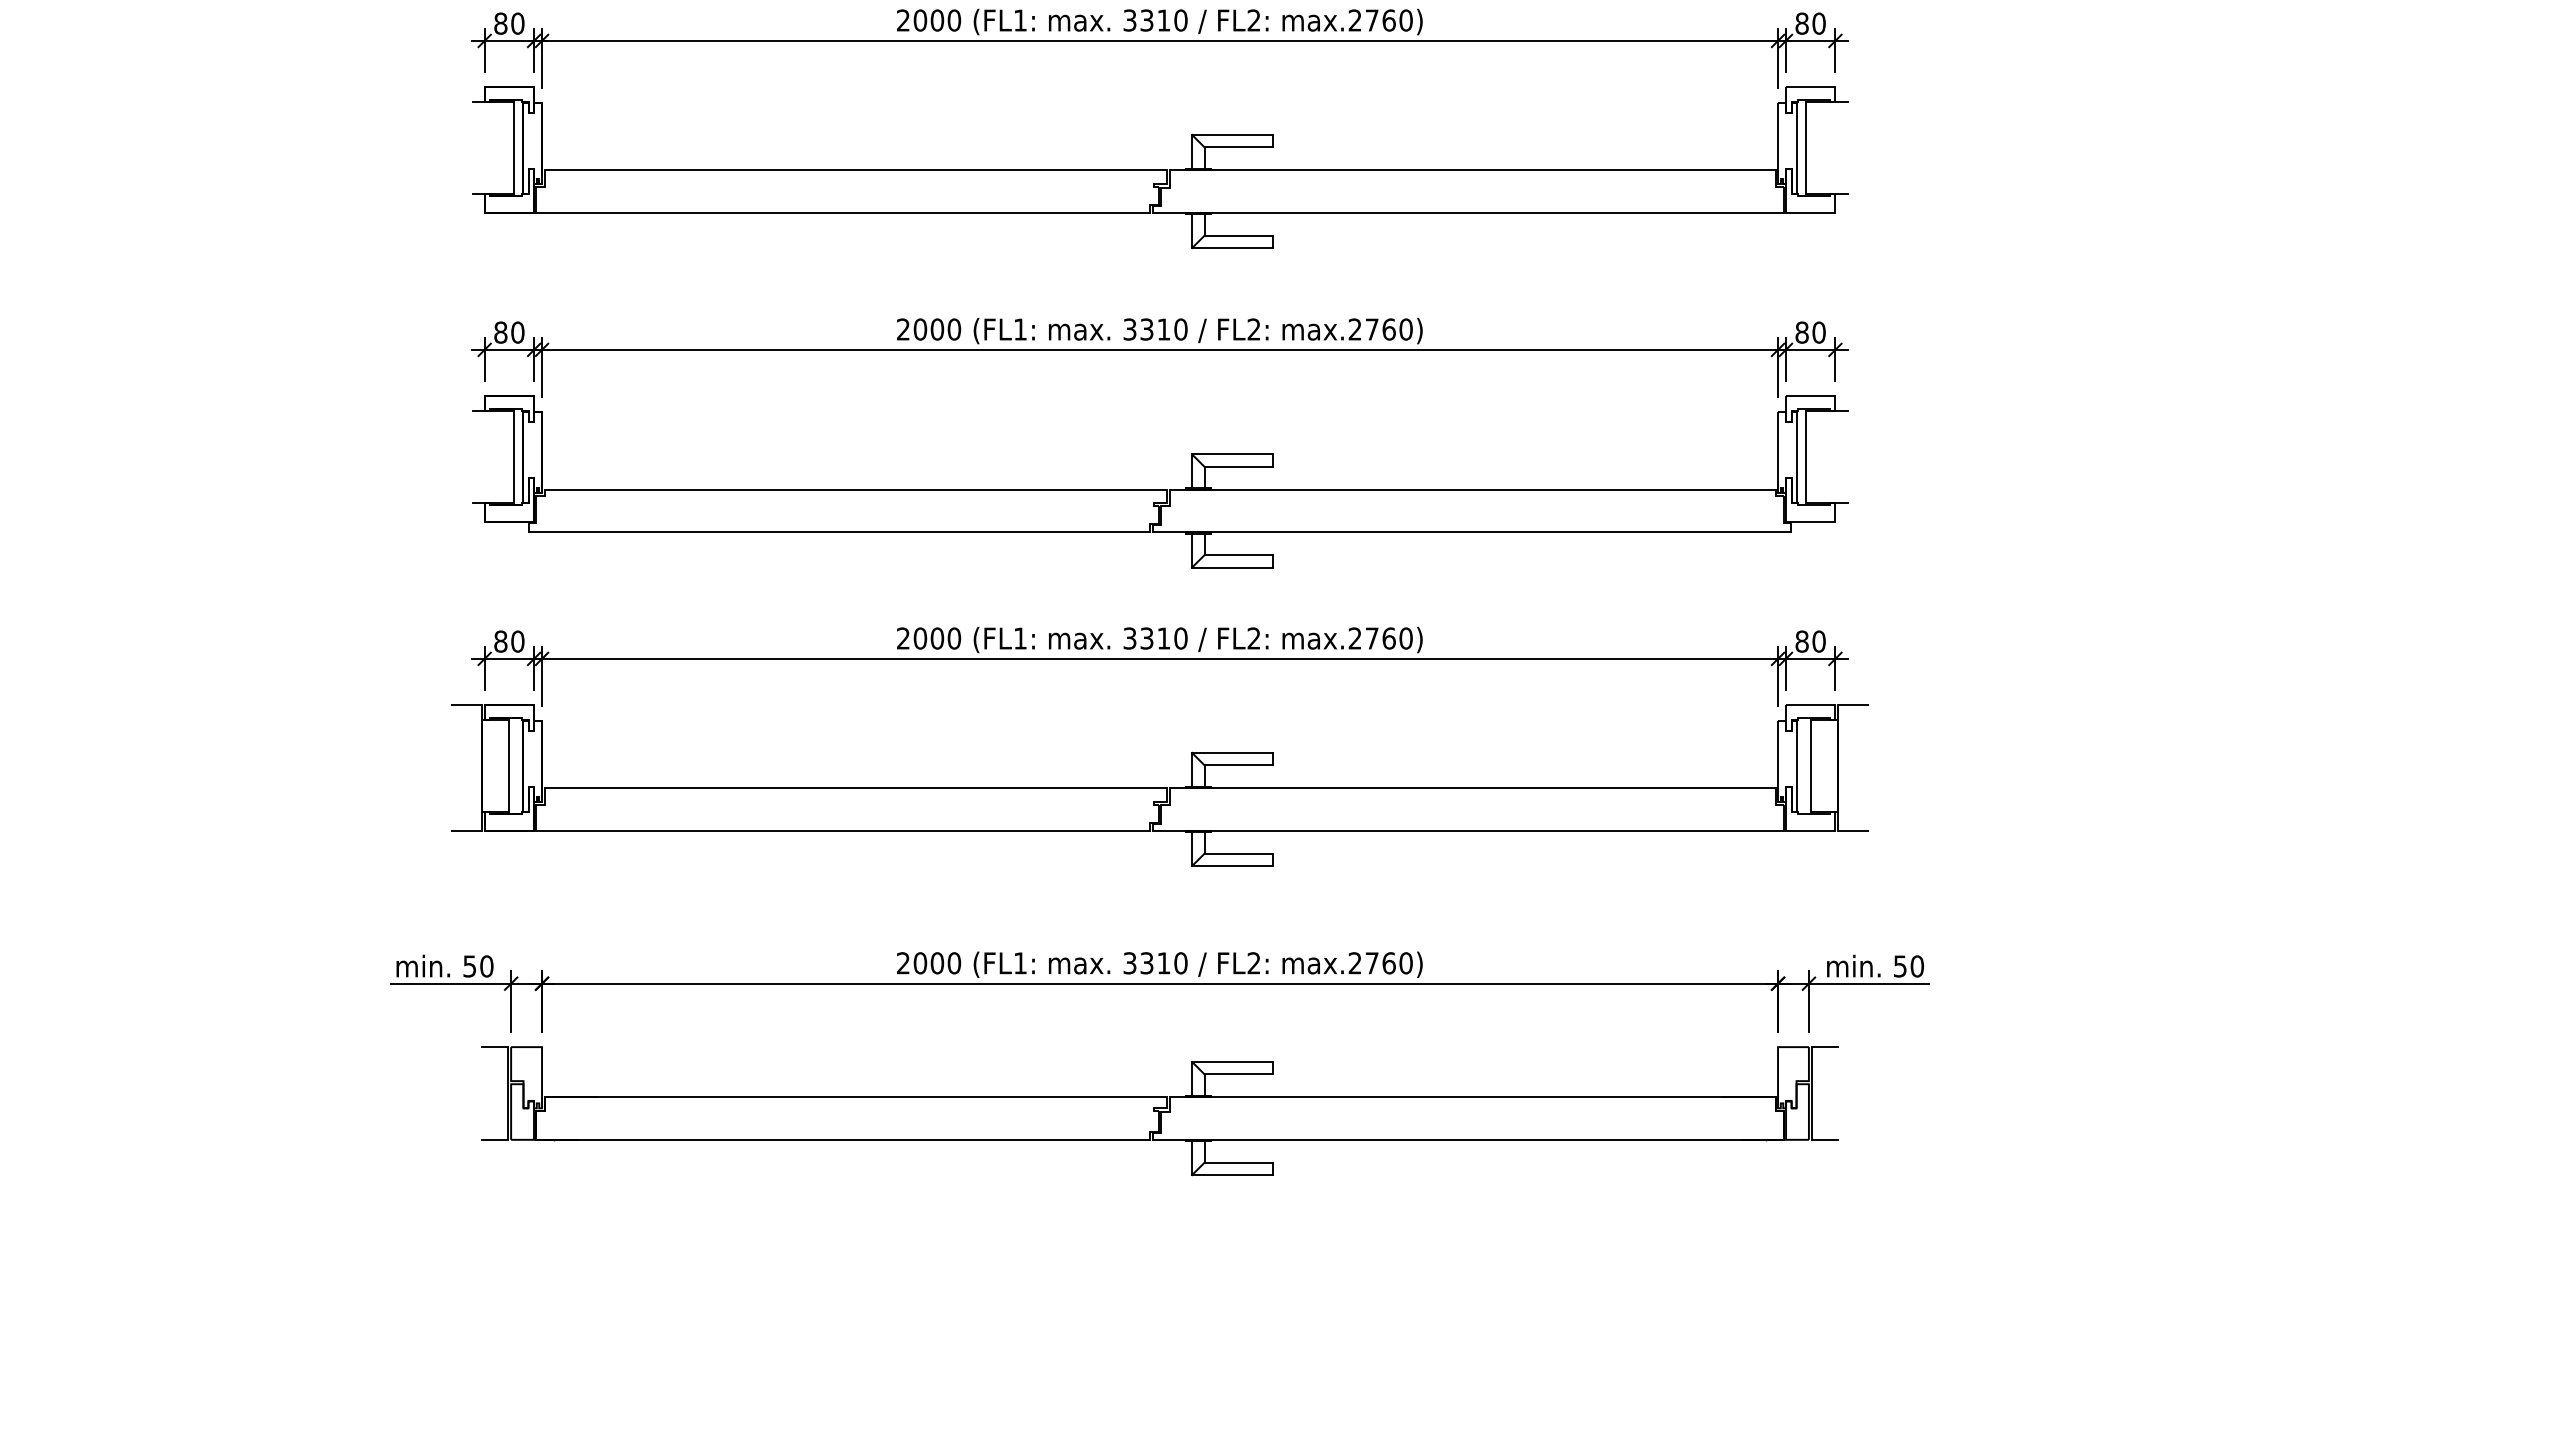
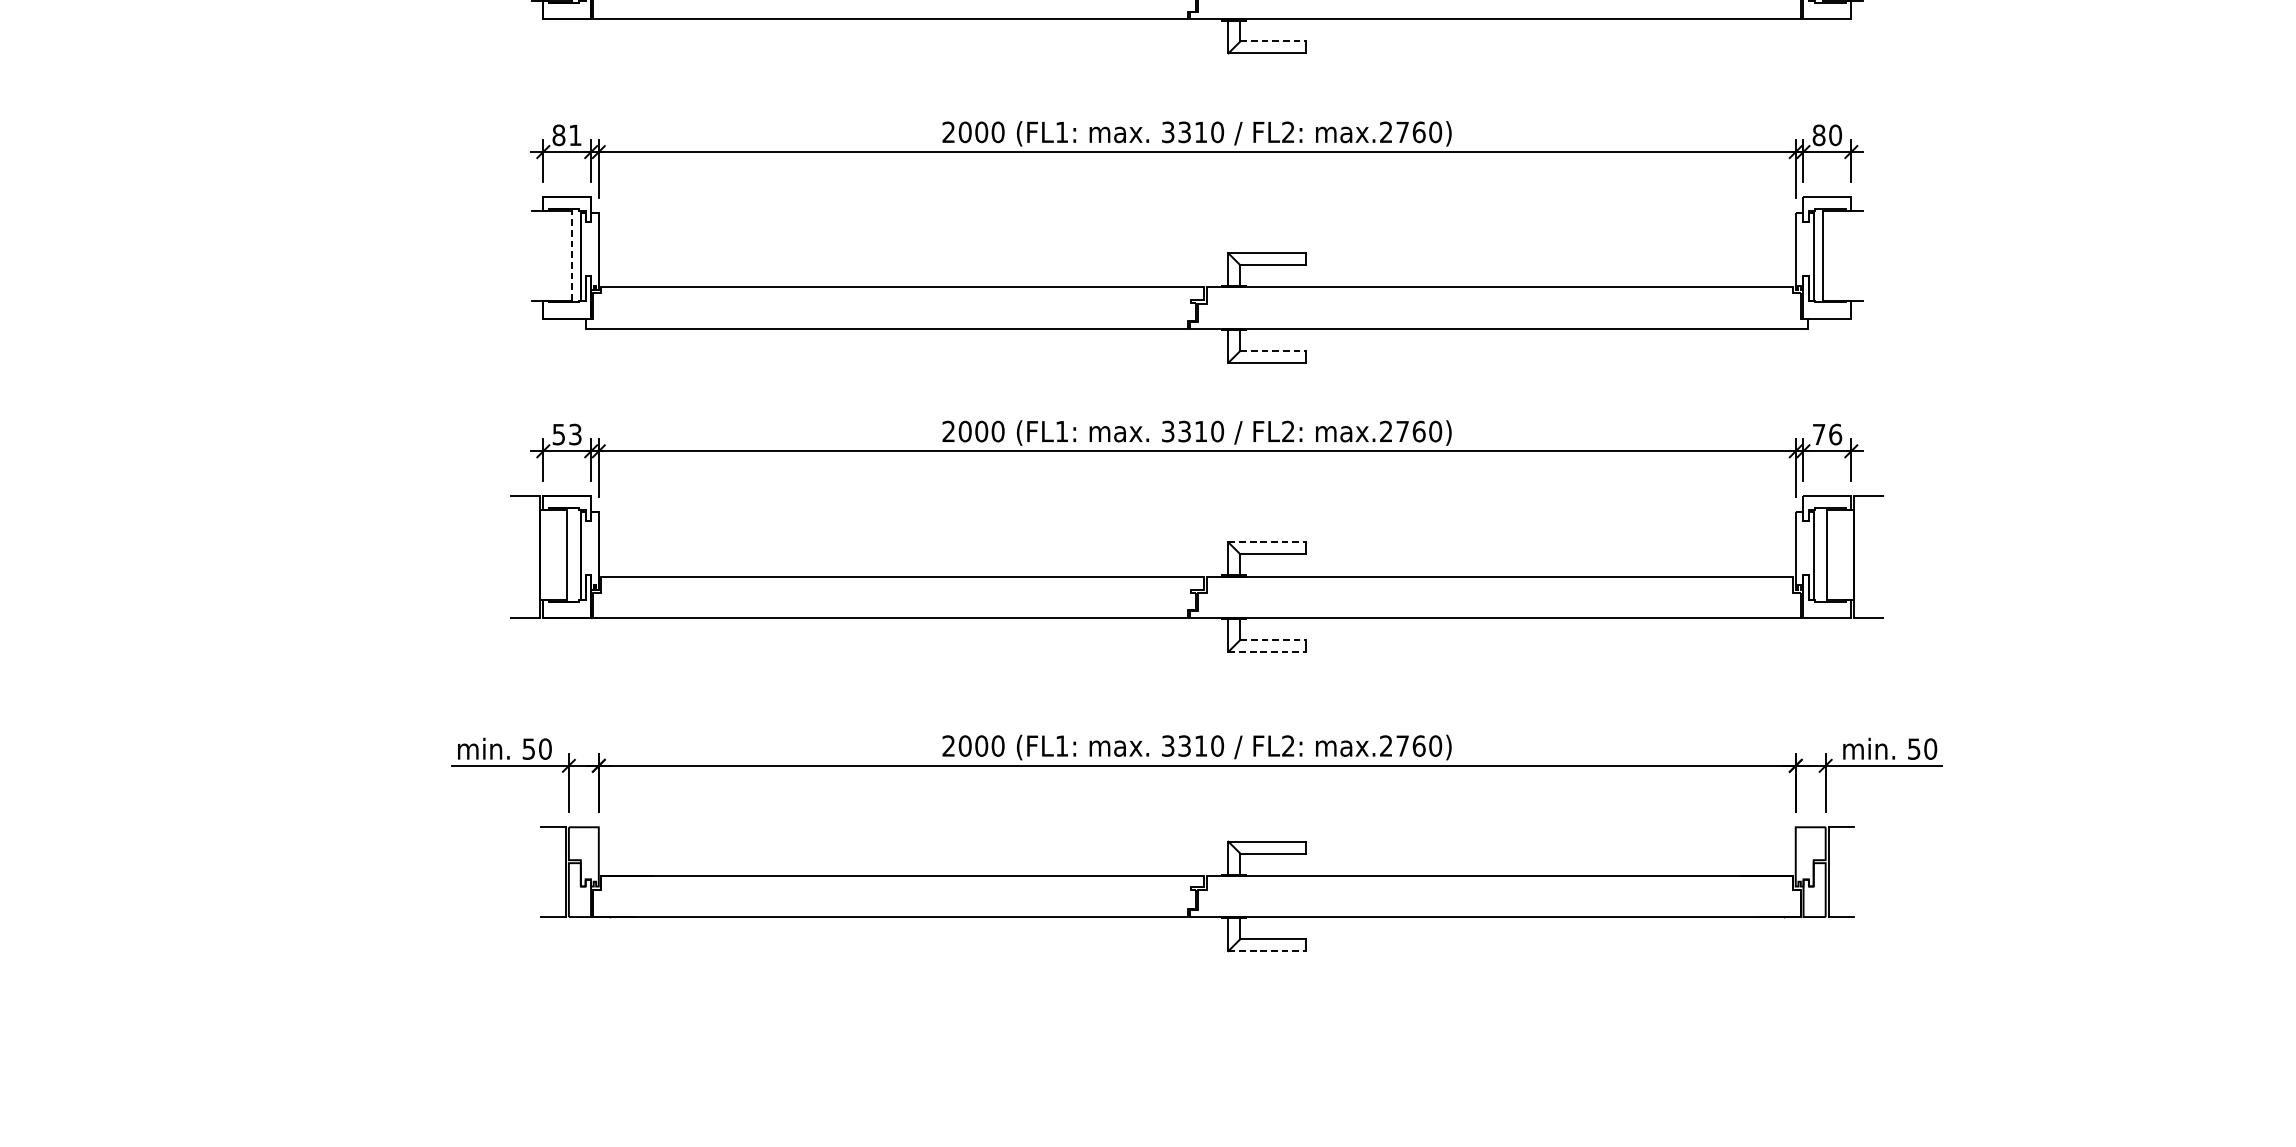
line: (1238, 235) -> (1273, 41), solid -> dashed
text: (517, 332) -> (575, 135), 80 -> 81
line: (514, 456) -> (572, 255), solid -> dashed
line: (1238, 555) -> (1273, 351), solid -> dashed
text: (509, 641) -> (567, 434), 80 -> 53
text: (1810, 641) -> (1827, 434), 80 -> 76
line: (1232, 752) -> (1267, 541), solid -> dashed
line: (1238, 853) -> (1273, 639), solid -> dashed
line: (1232, 866) -> (1267, 652), solid -> dashed
line: (1232, 1175) -> (1267, 951), solid -> dashed

